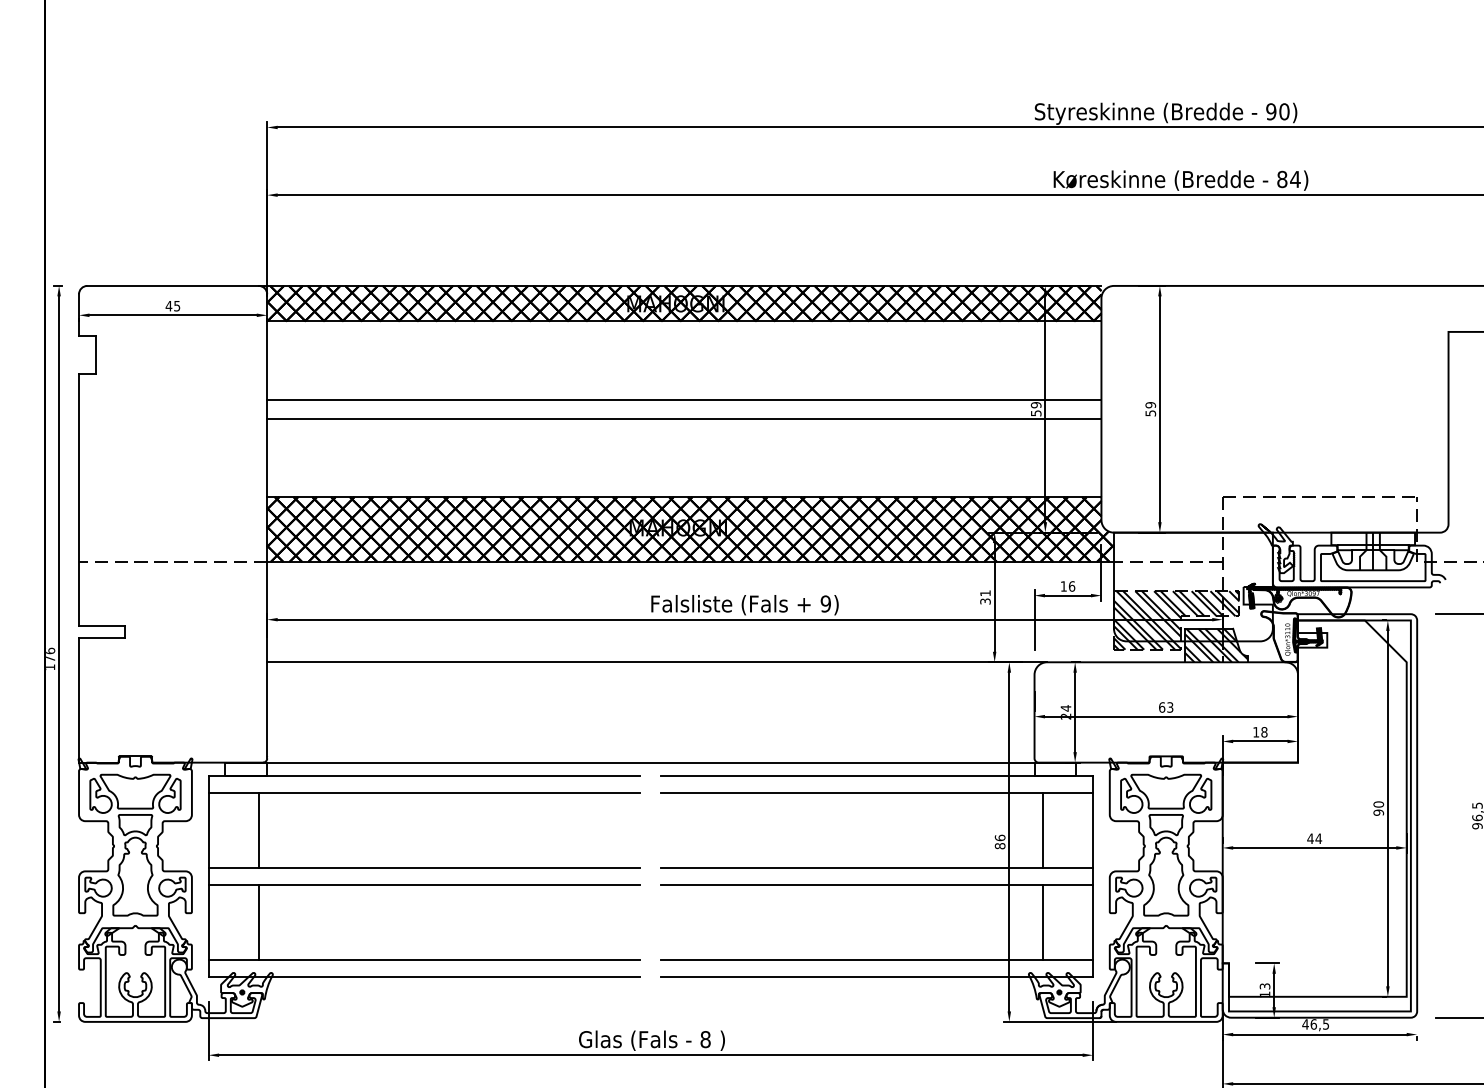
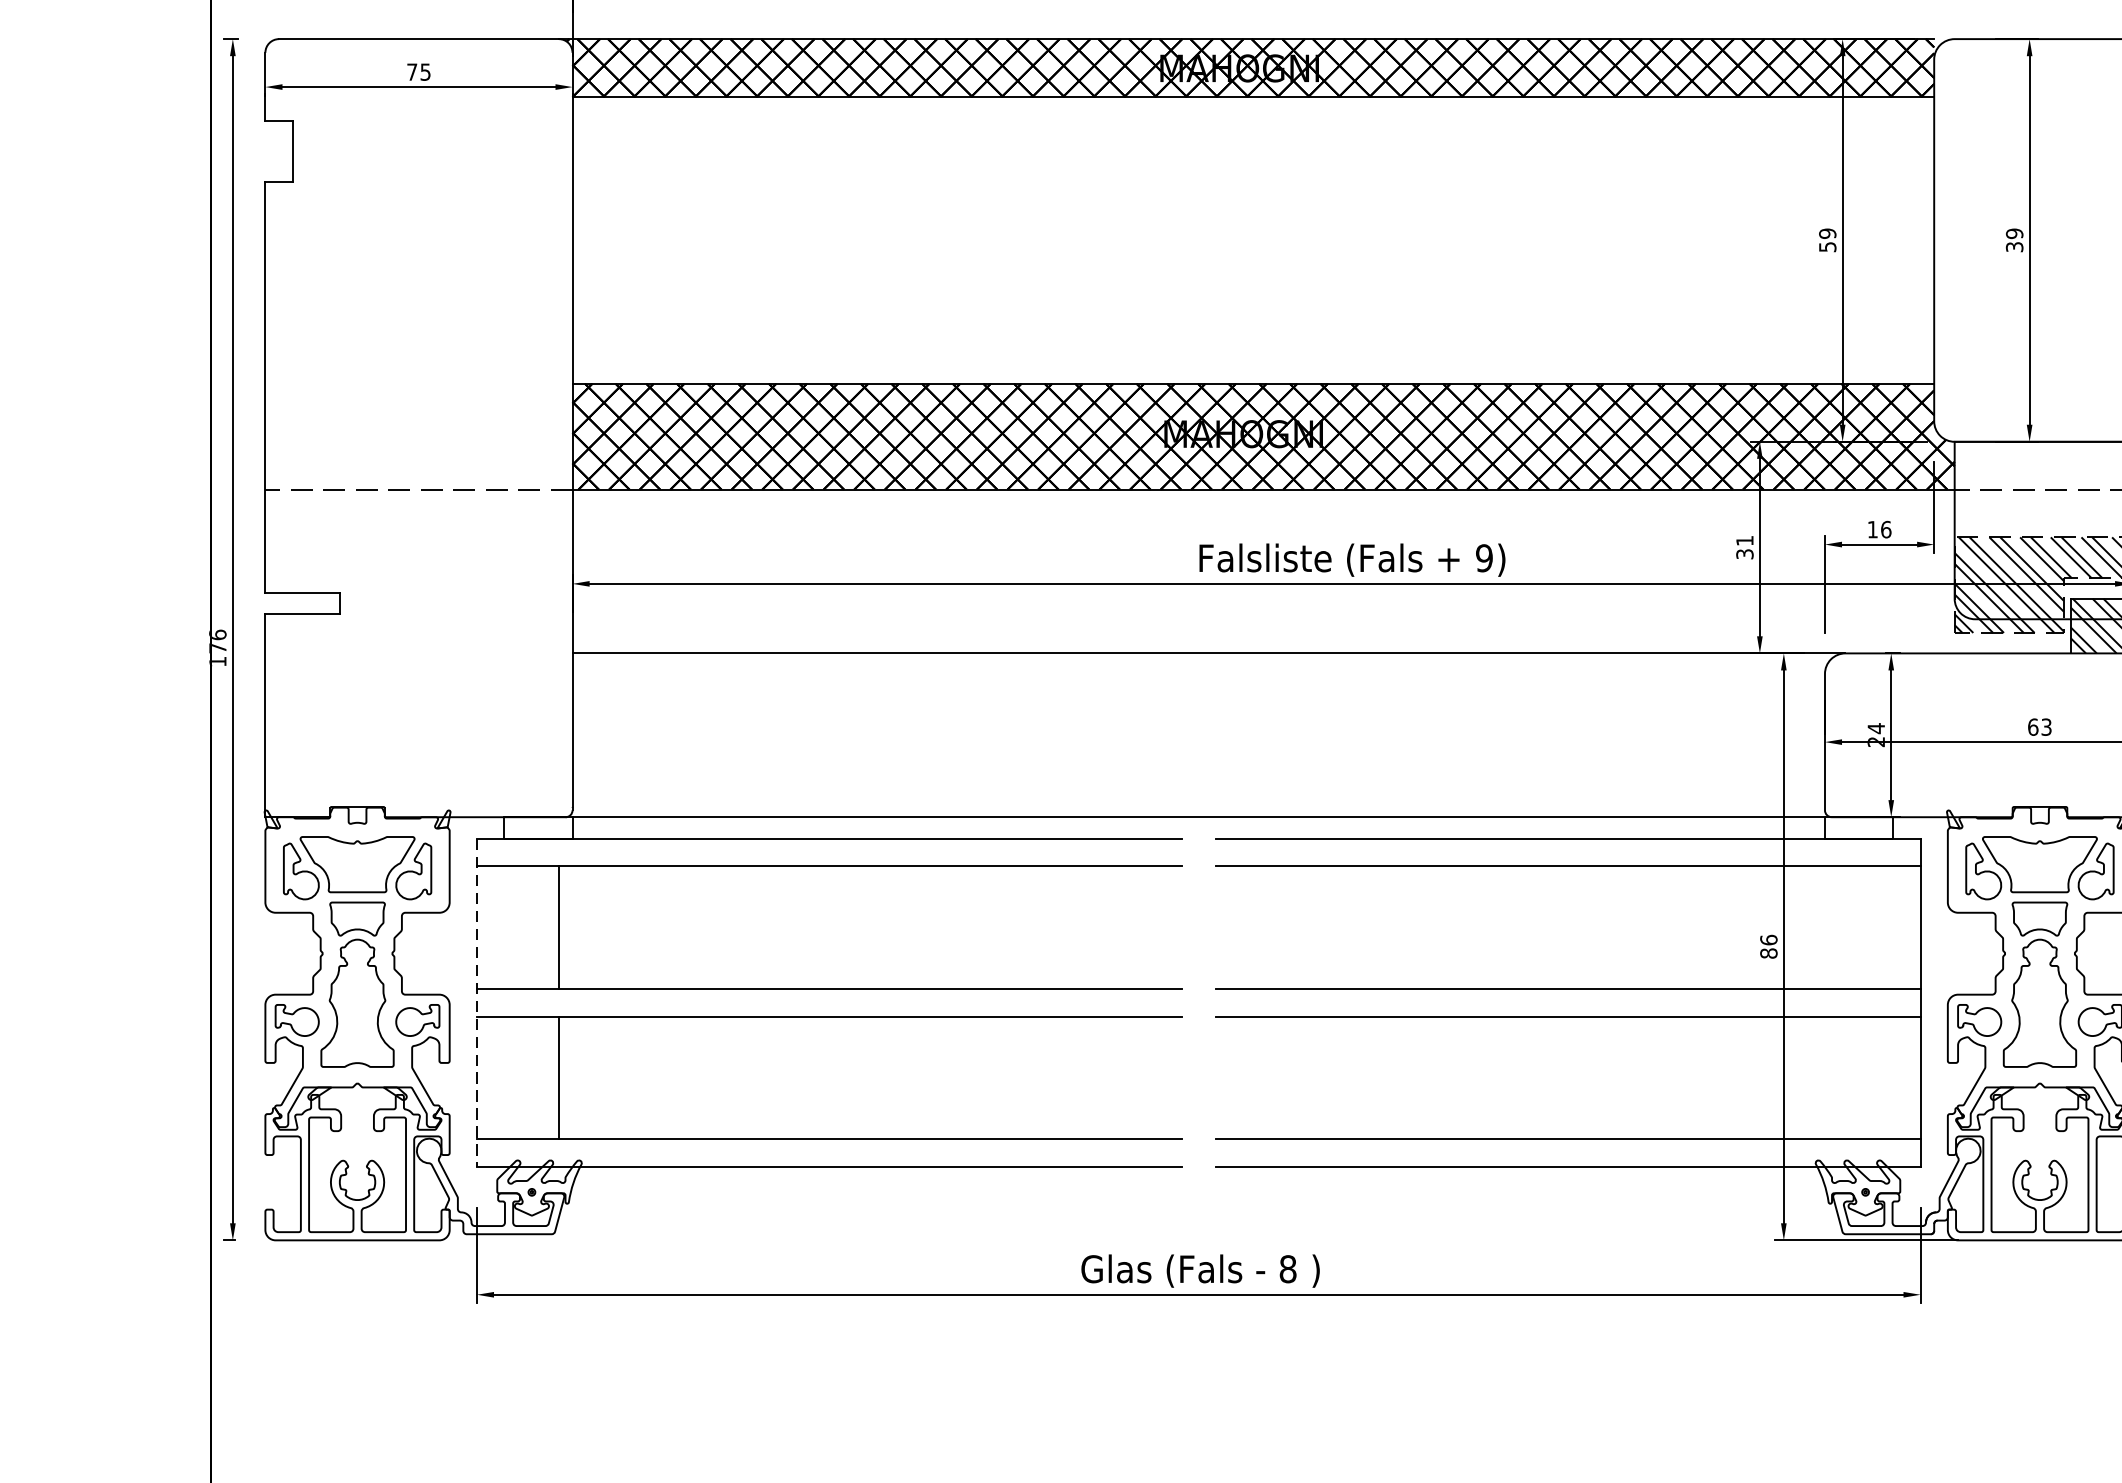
text: (168, 306) -> (411, 72), 45 -> 75
line: (684, 399) -> (1253, 224), removed
text: (1150, 413) -> (2014, 247), 59 -> 39
line: (684, 418) -> (1253, 255), removed
line: (1042, 830) -> (1837, 927), removed
line: (208, 876) -> (476, 1003), solid -> dashed
line: (1042, 922) -> (1837, 1078), removed

